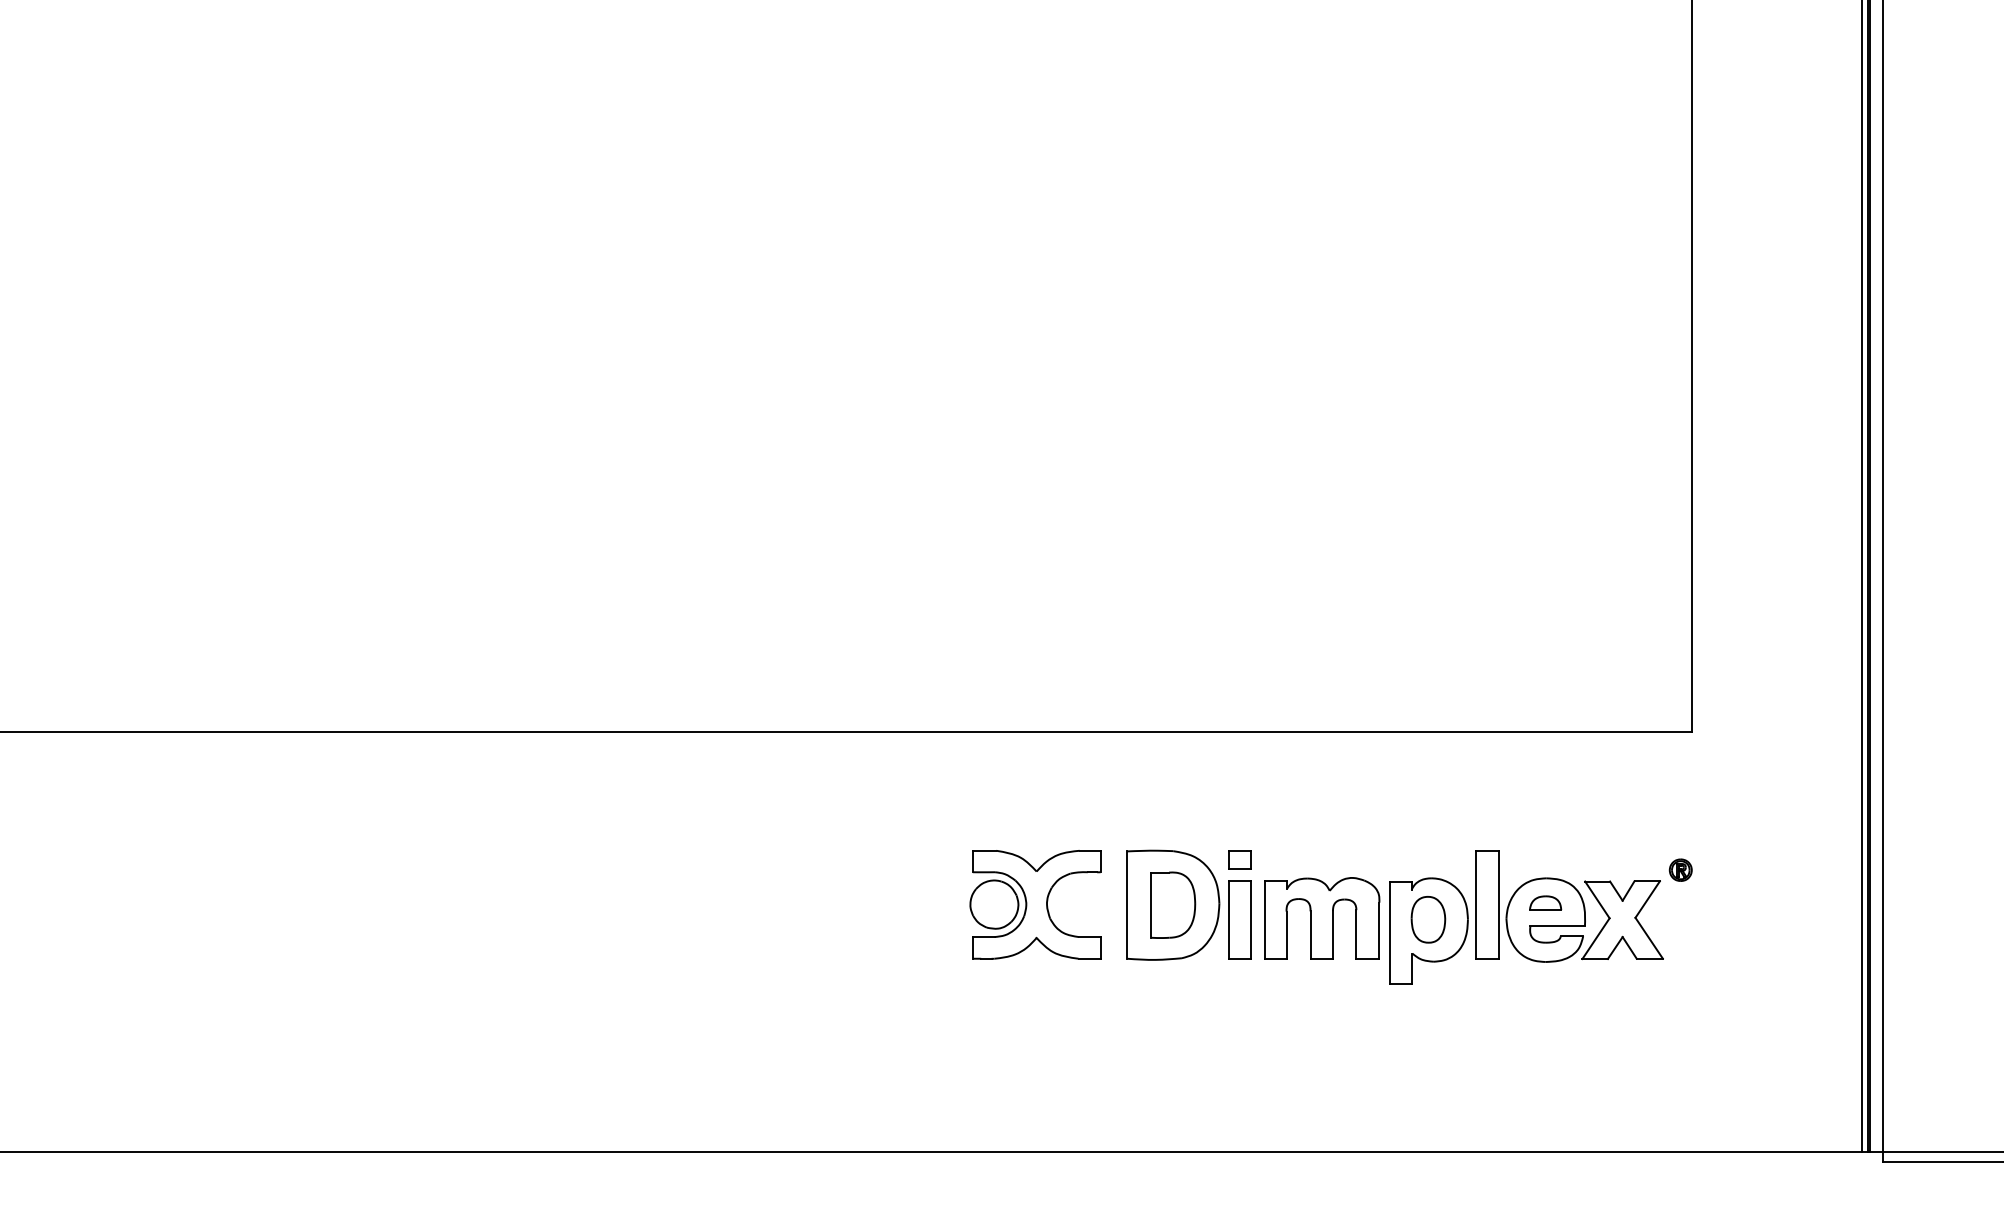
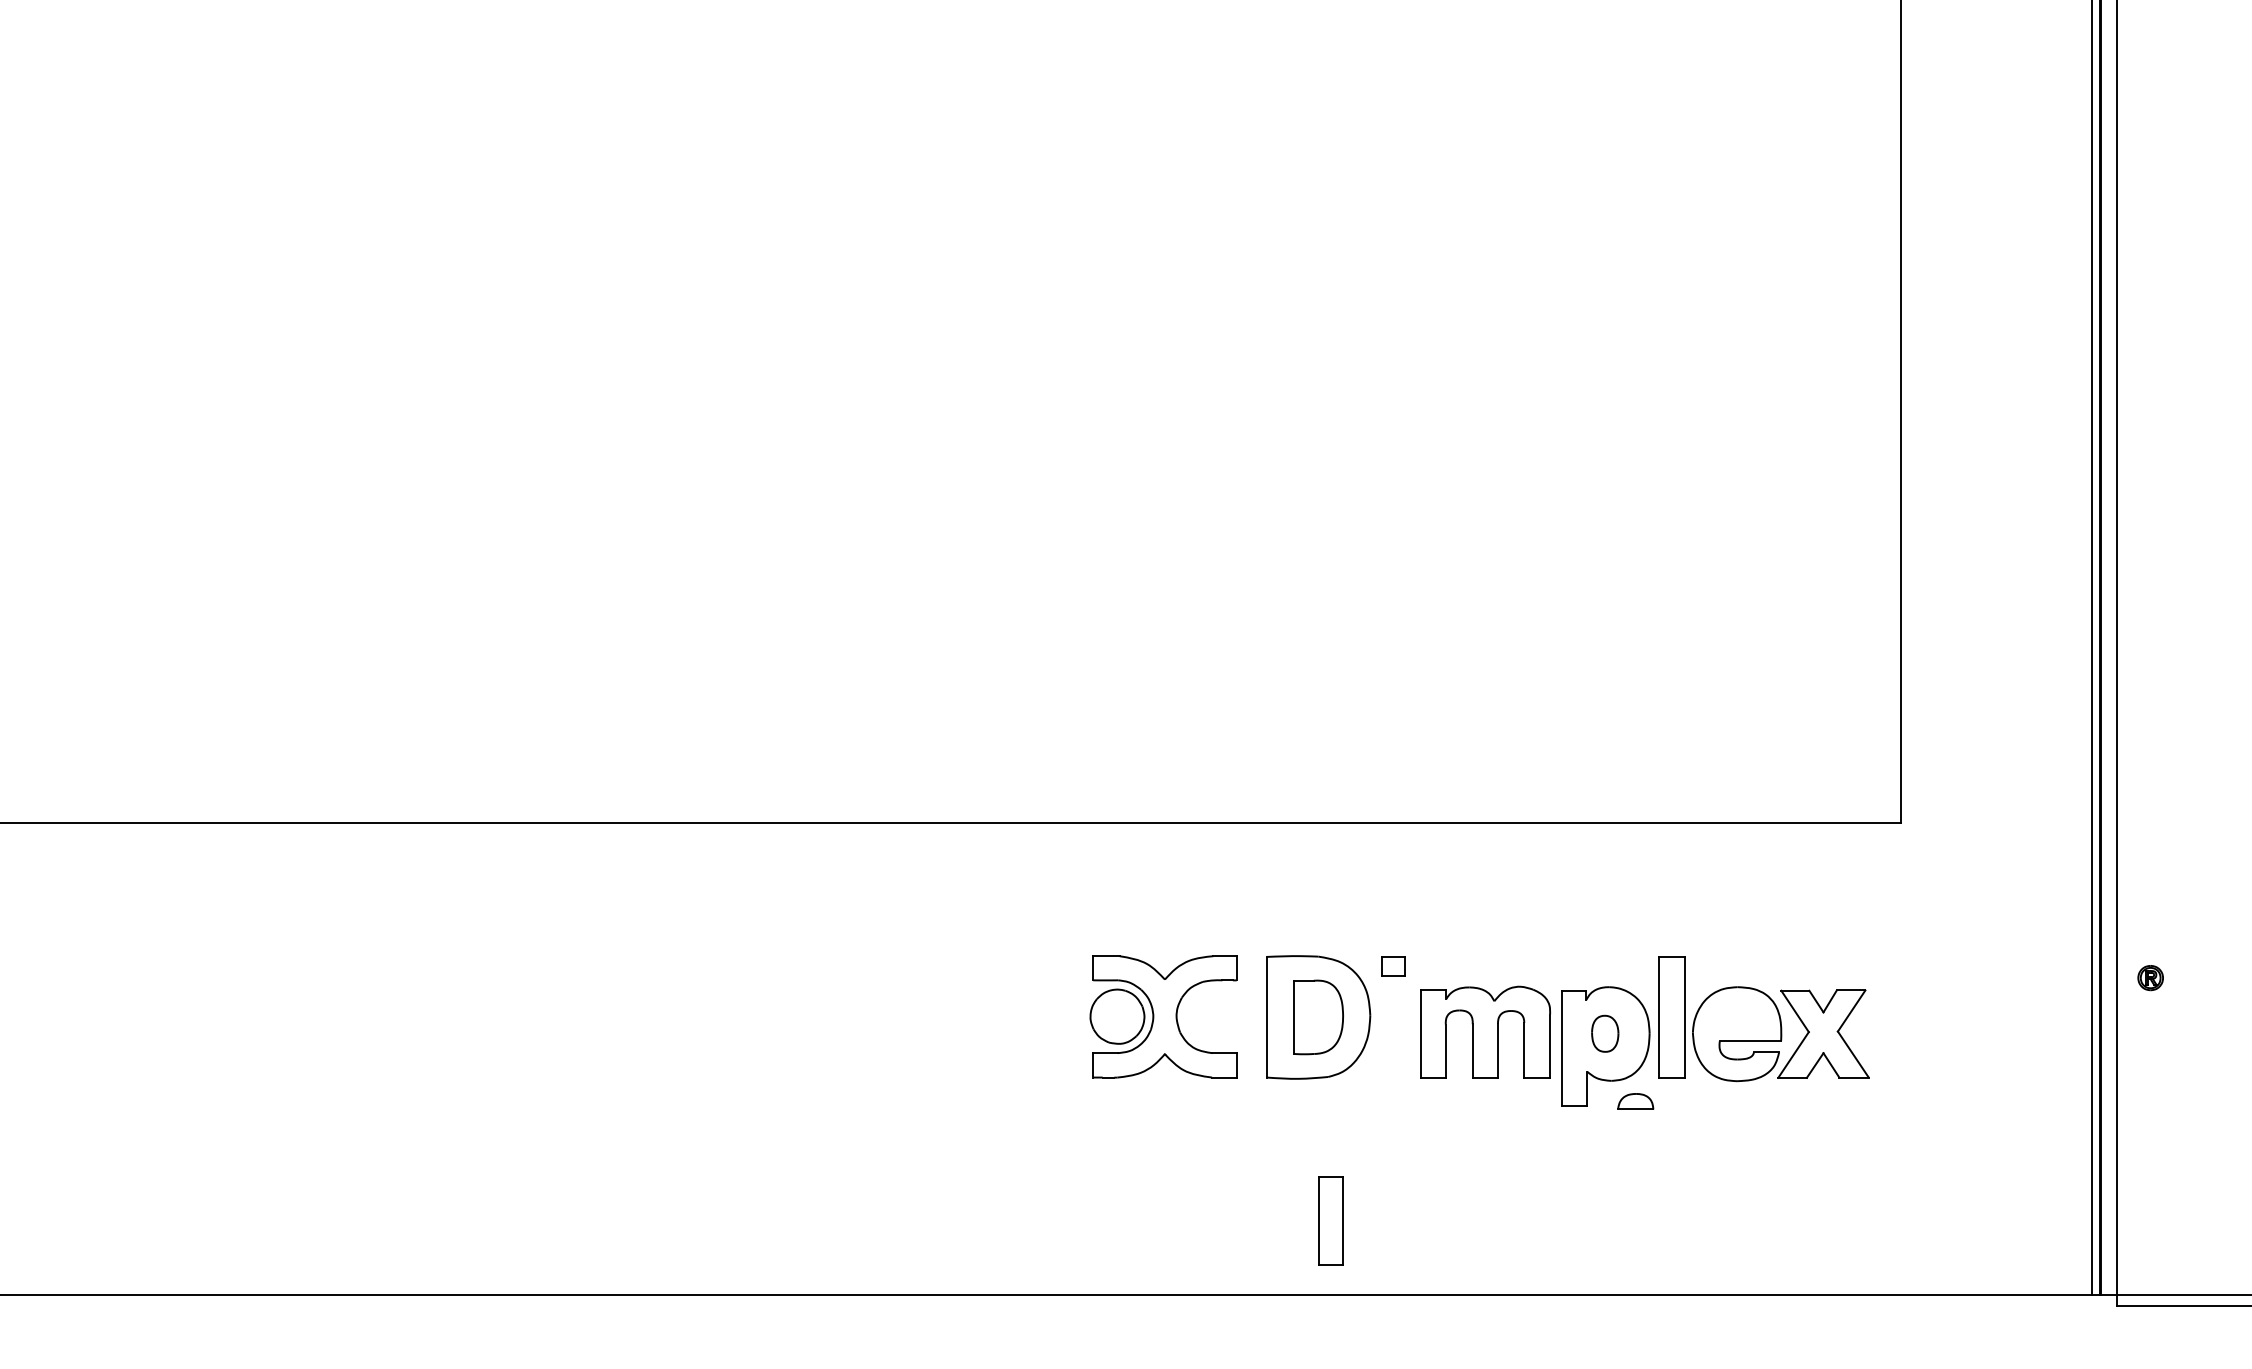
part: (1680, 869) -> (2150, 977), moved
part: (1545, 902) -> (1635, 1100), moved
part: (1239, 919) -> (1329, 1219), moved
part: (1428, 919) -> (1605, 1033), size x0.7

